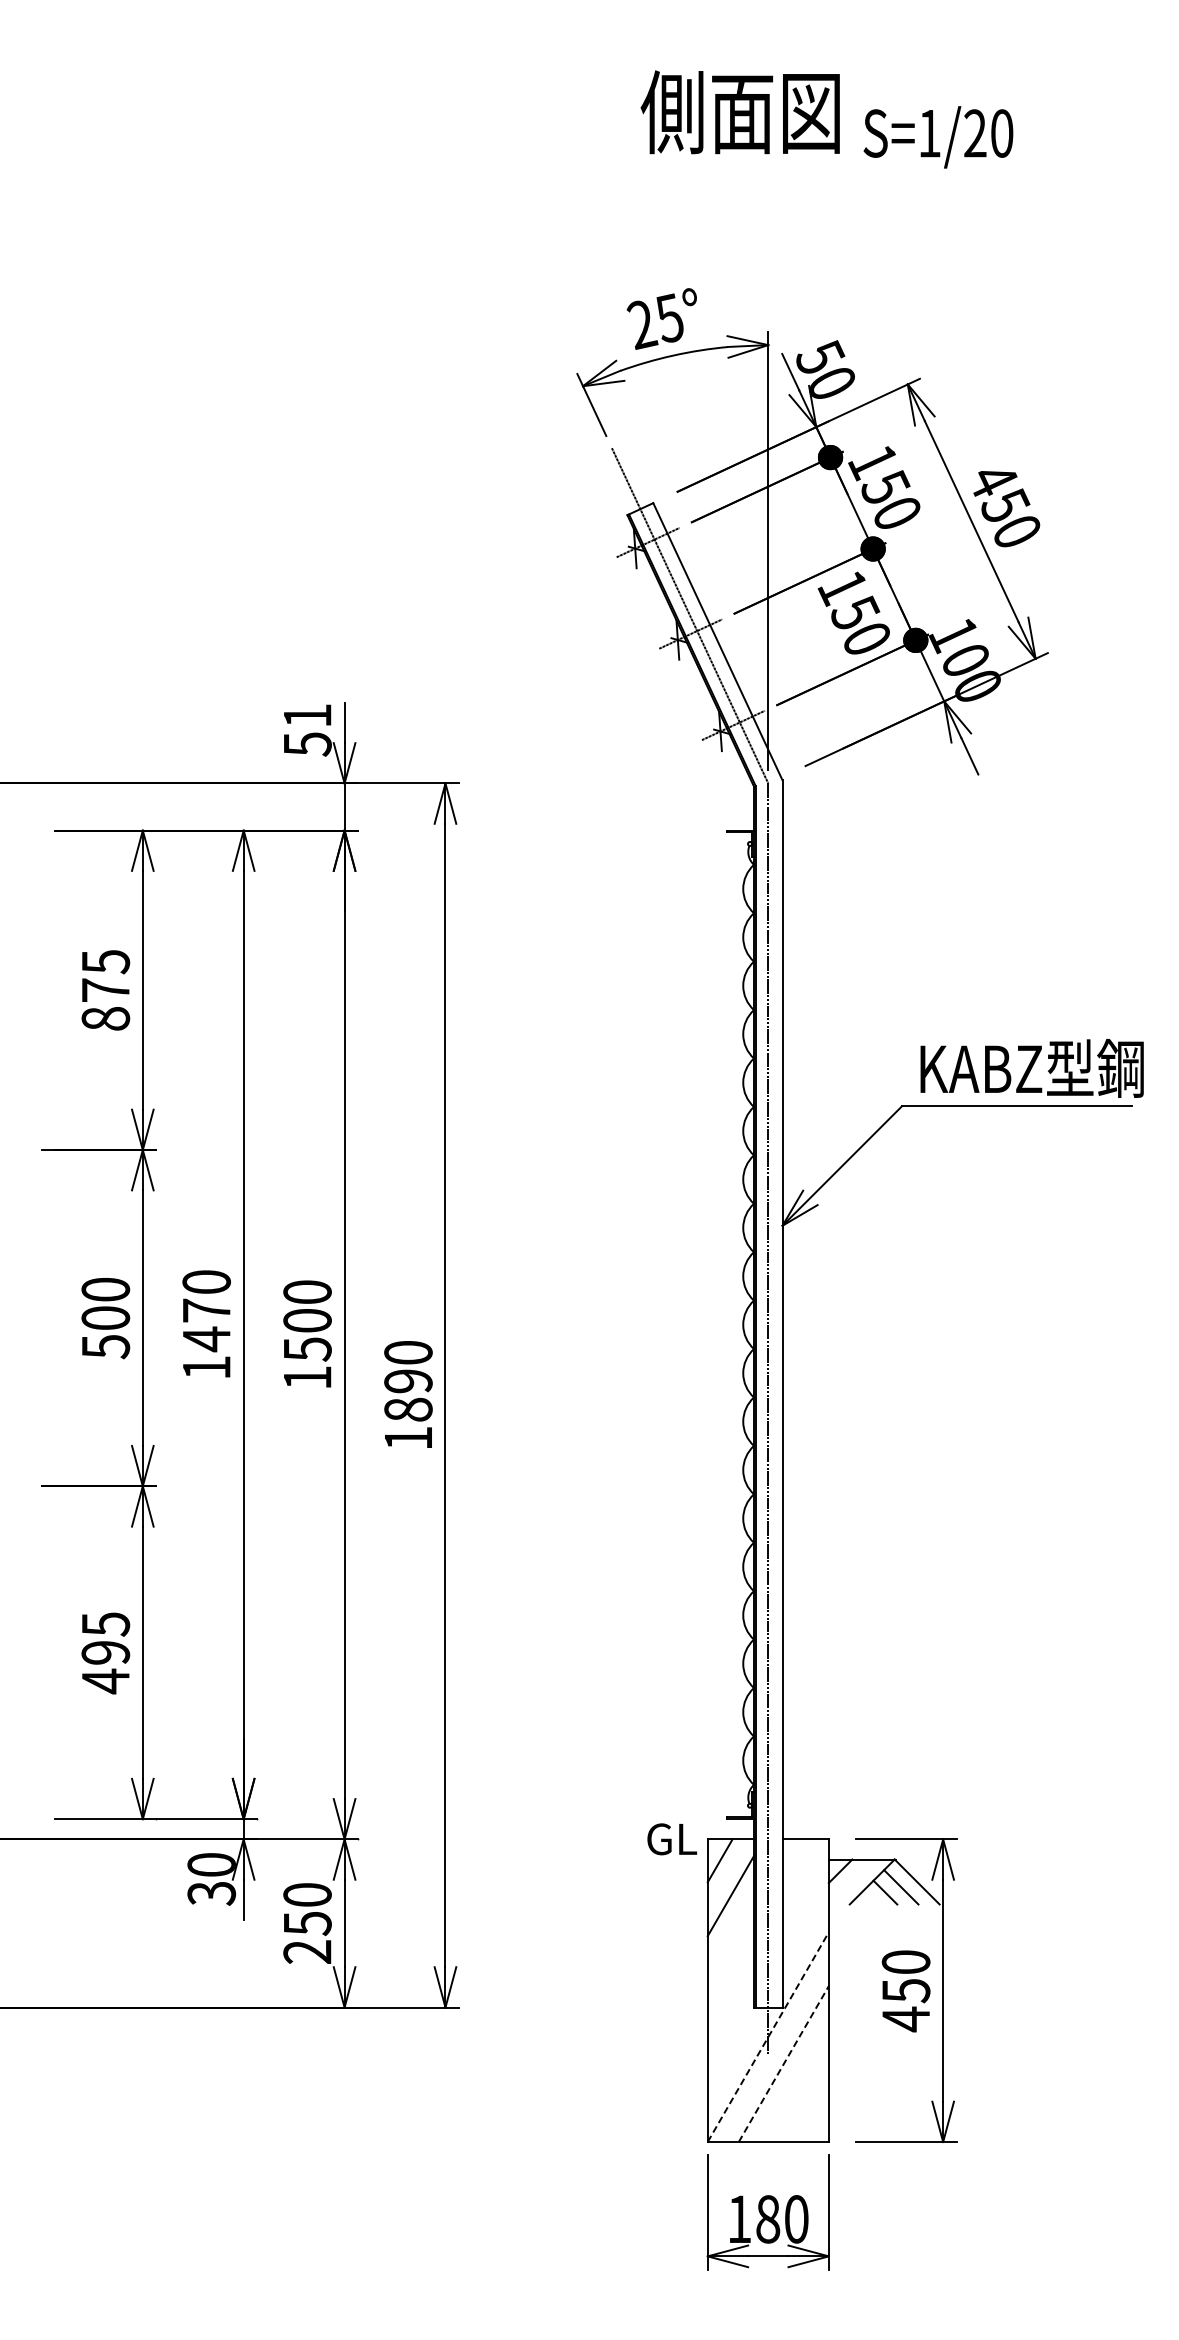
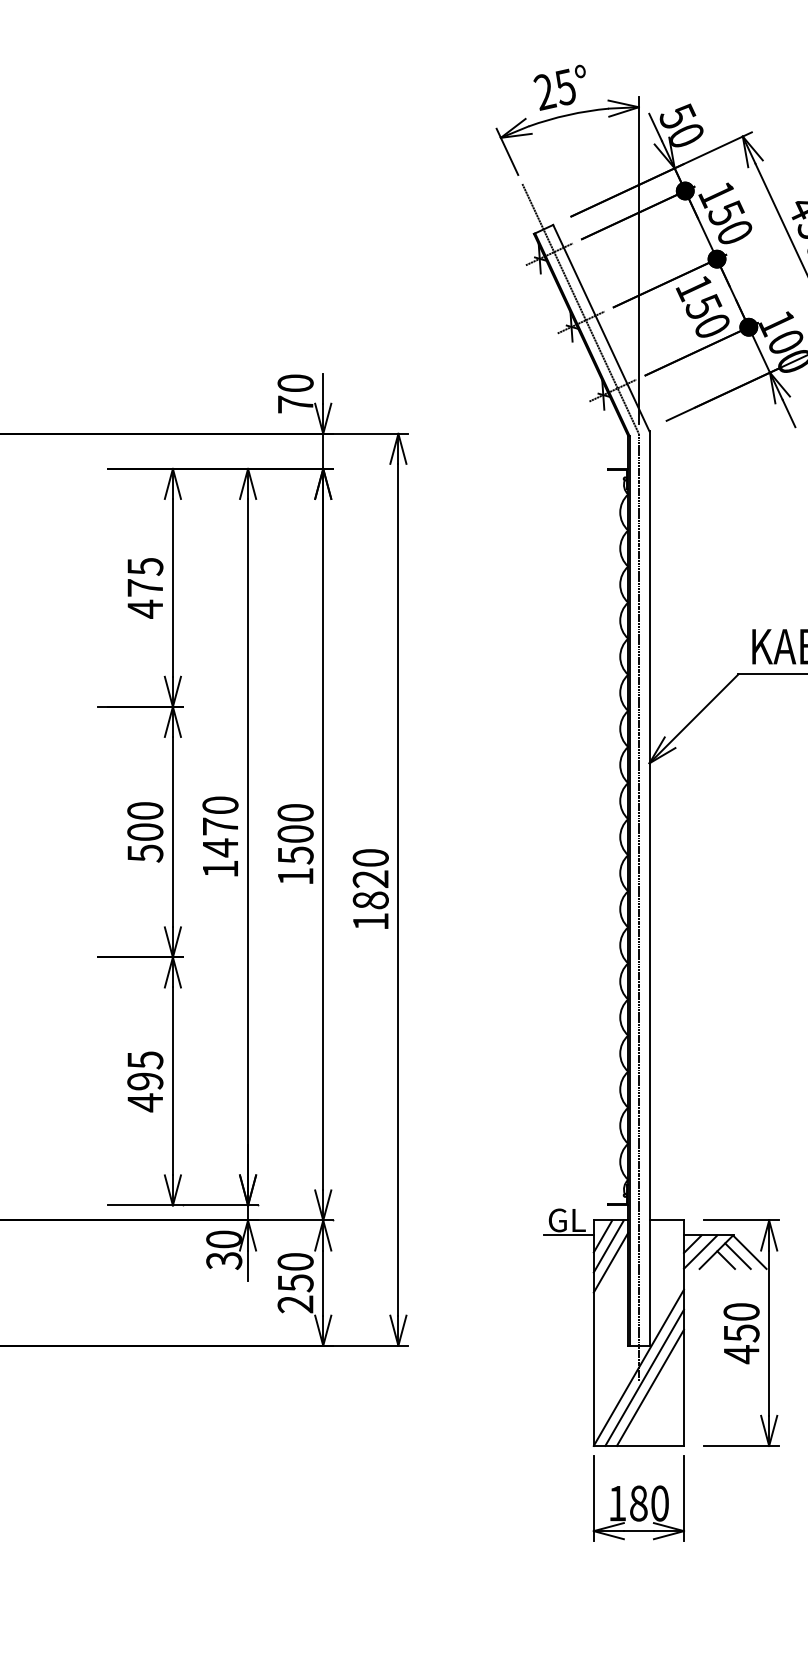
text: (307, 730) -> (295, 394), 51 -> 70
text: (105, 1018) -> (145, 608), 875 -> 475
text: (408, 1381) -> (370, 879), 1890 -> 1820
line: (673, 1859) -> (568, 1235), added
line: (727, 1874) -> (608, 1246), added
line: (850, 1881) -> (700, 1251), added
line: (768, 2036) -> (639, 1367), dashed -> solid
line: (775, 2050) -> (644, 1377), added
line: (783, 2064) -> (650, 1388), dashed -> solid

